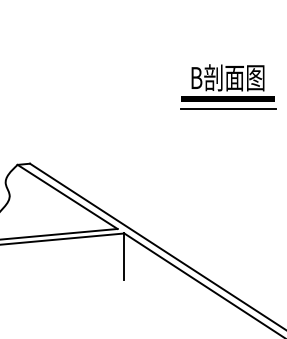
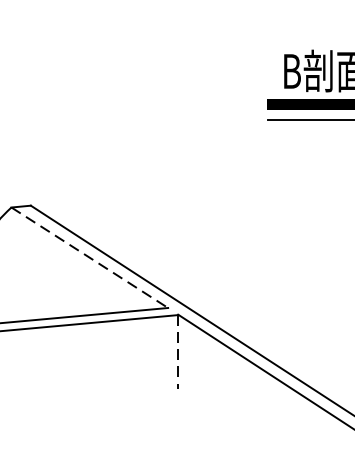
line: (68, 197) -> (91, 258), solid -> dashed
line: (124, 256) -> (178, 351), solid -> dashed

